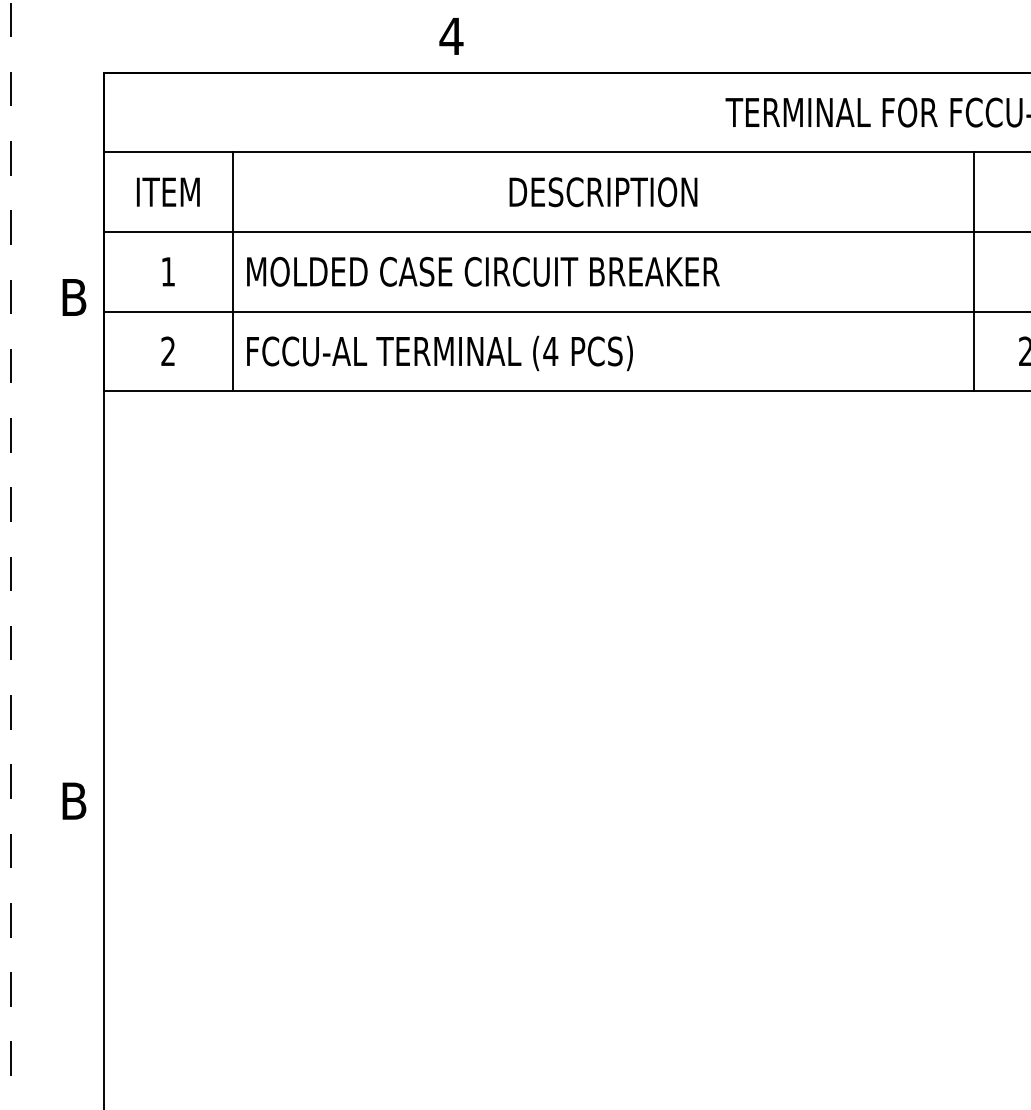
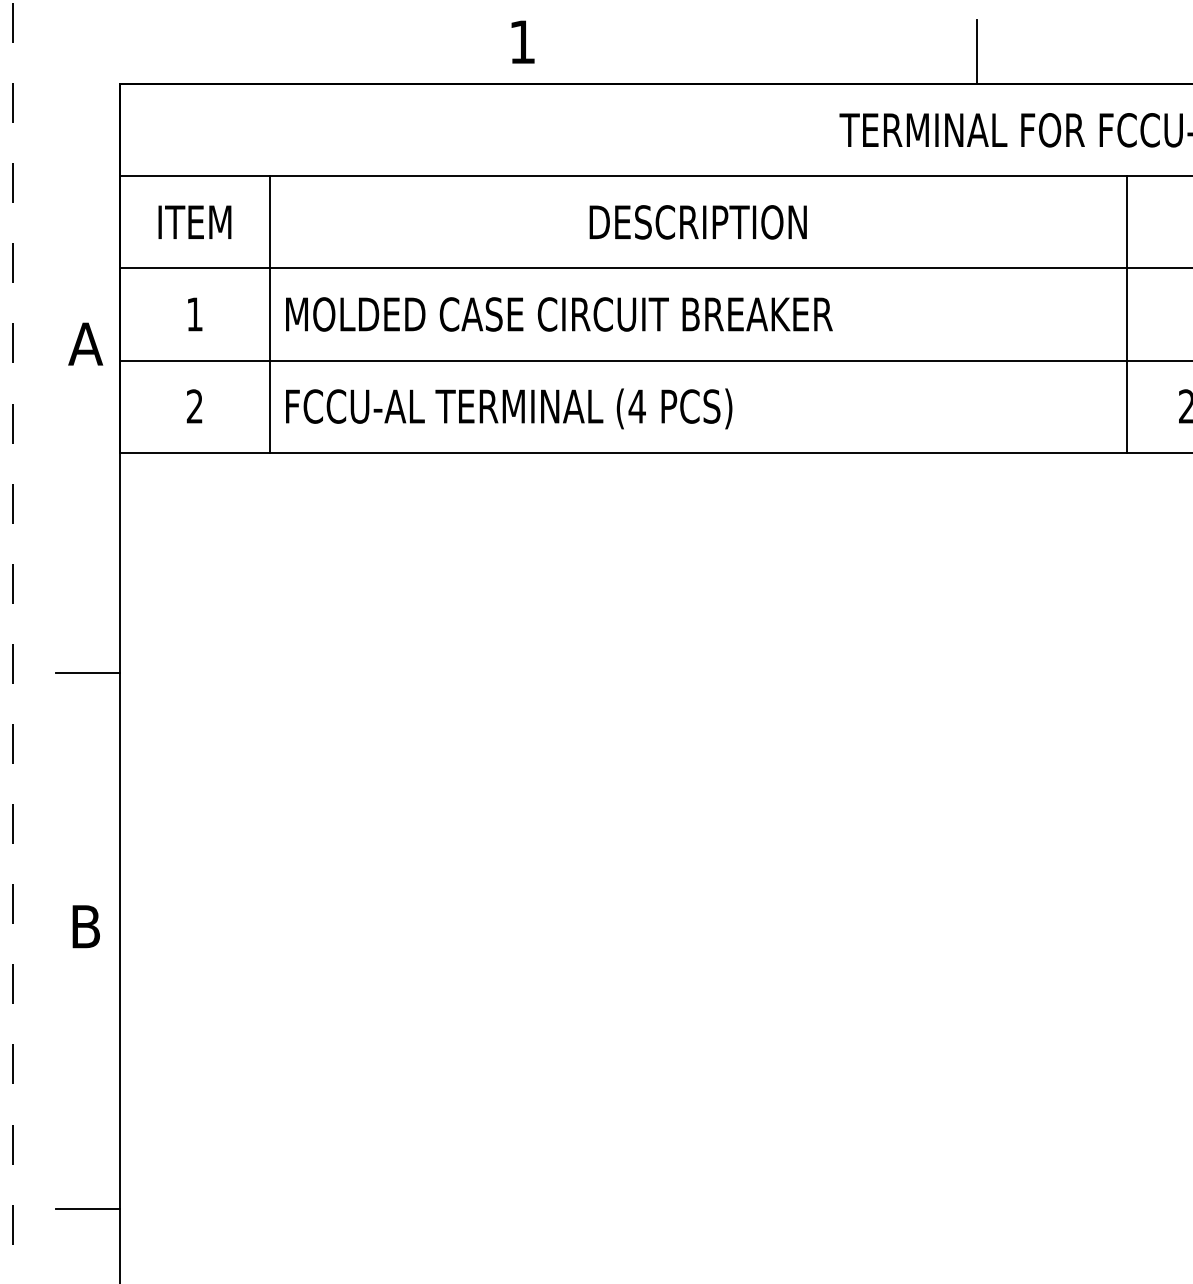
text: (451, 35) -> (522, 41), 4 -> 1
line: (844, 44) -> (977, 51), added
text: (73, 297) -> (85, 344), B -> A
line: (75, 581) -> (87, 672), added
line: (75, 1044) -> (87, 1208), added

